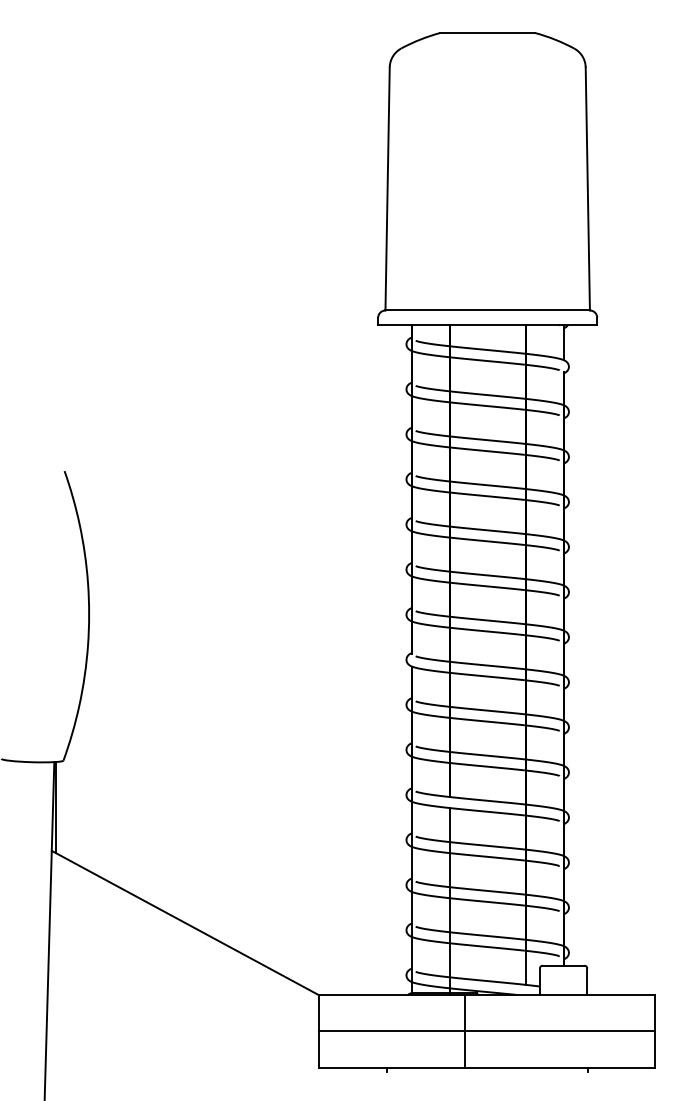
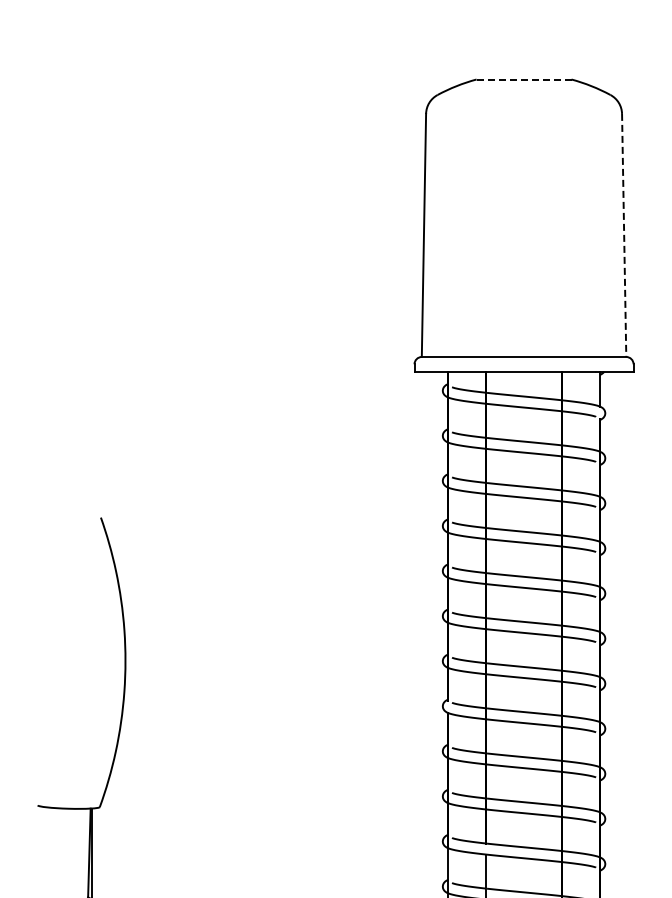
line: (488, 33) -> (524, 80), solid -> dashed
line: (587, 188) -> (623, 235), solid -> dashed

